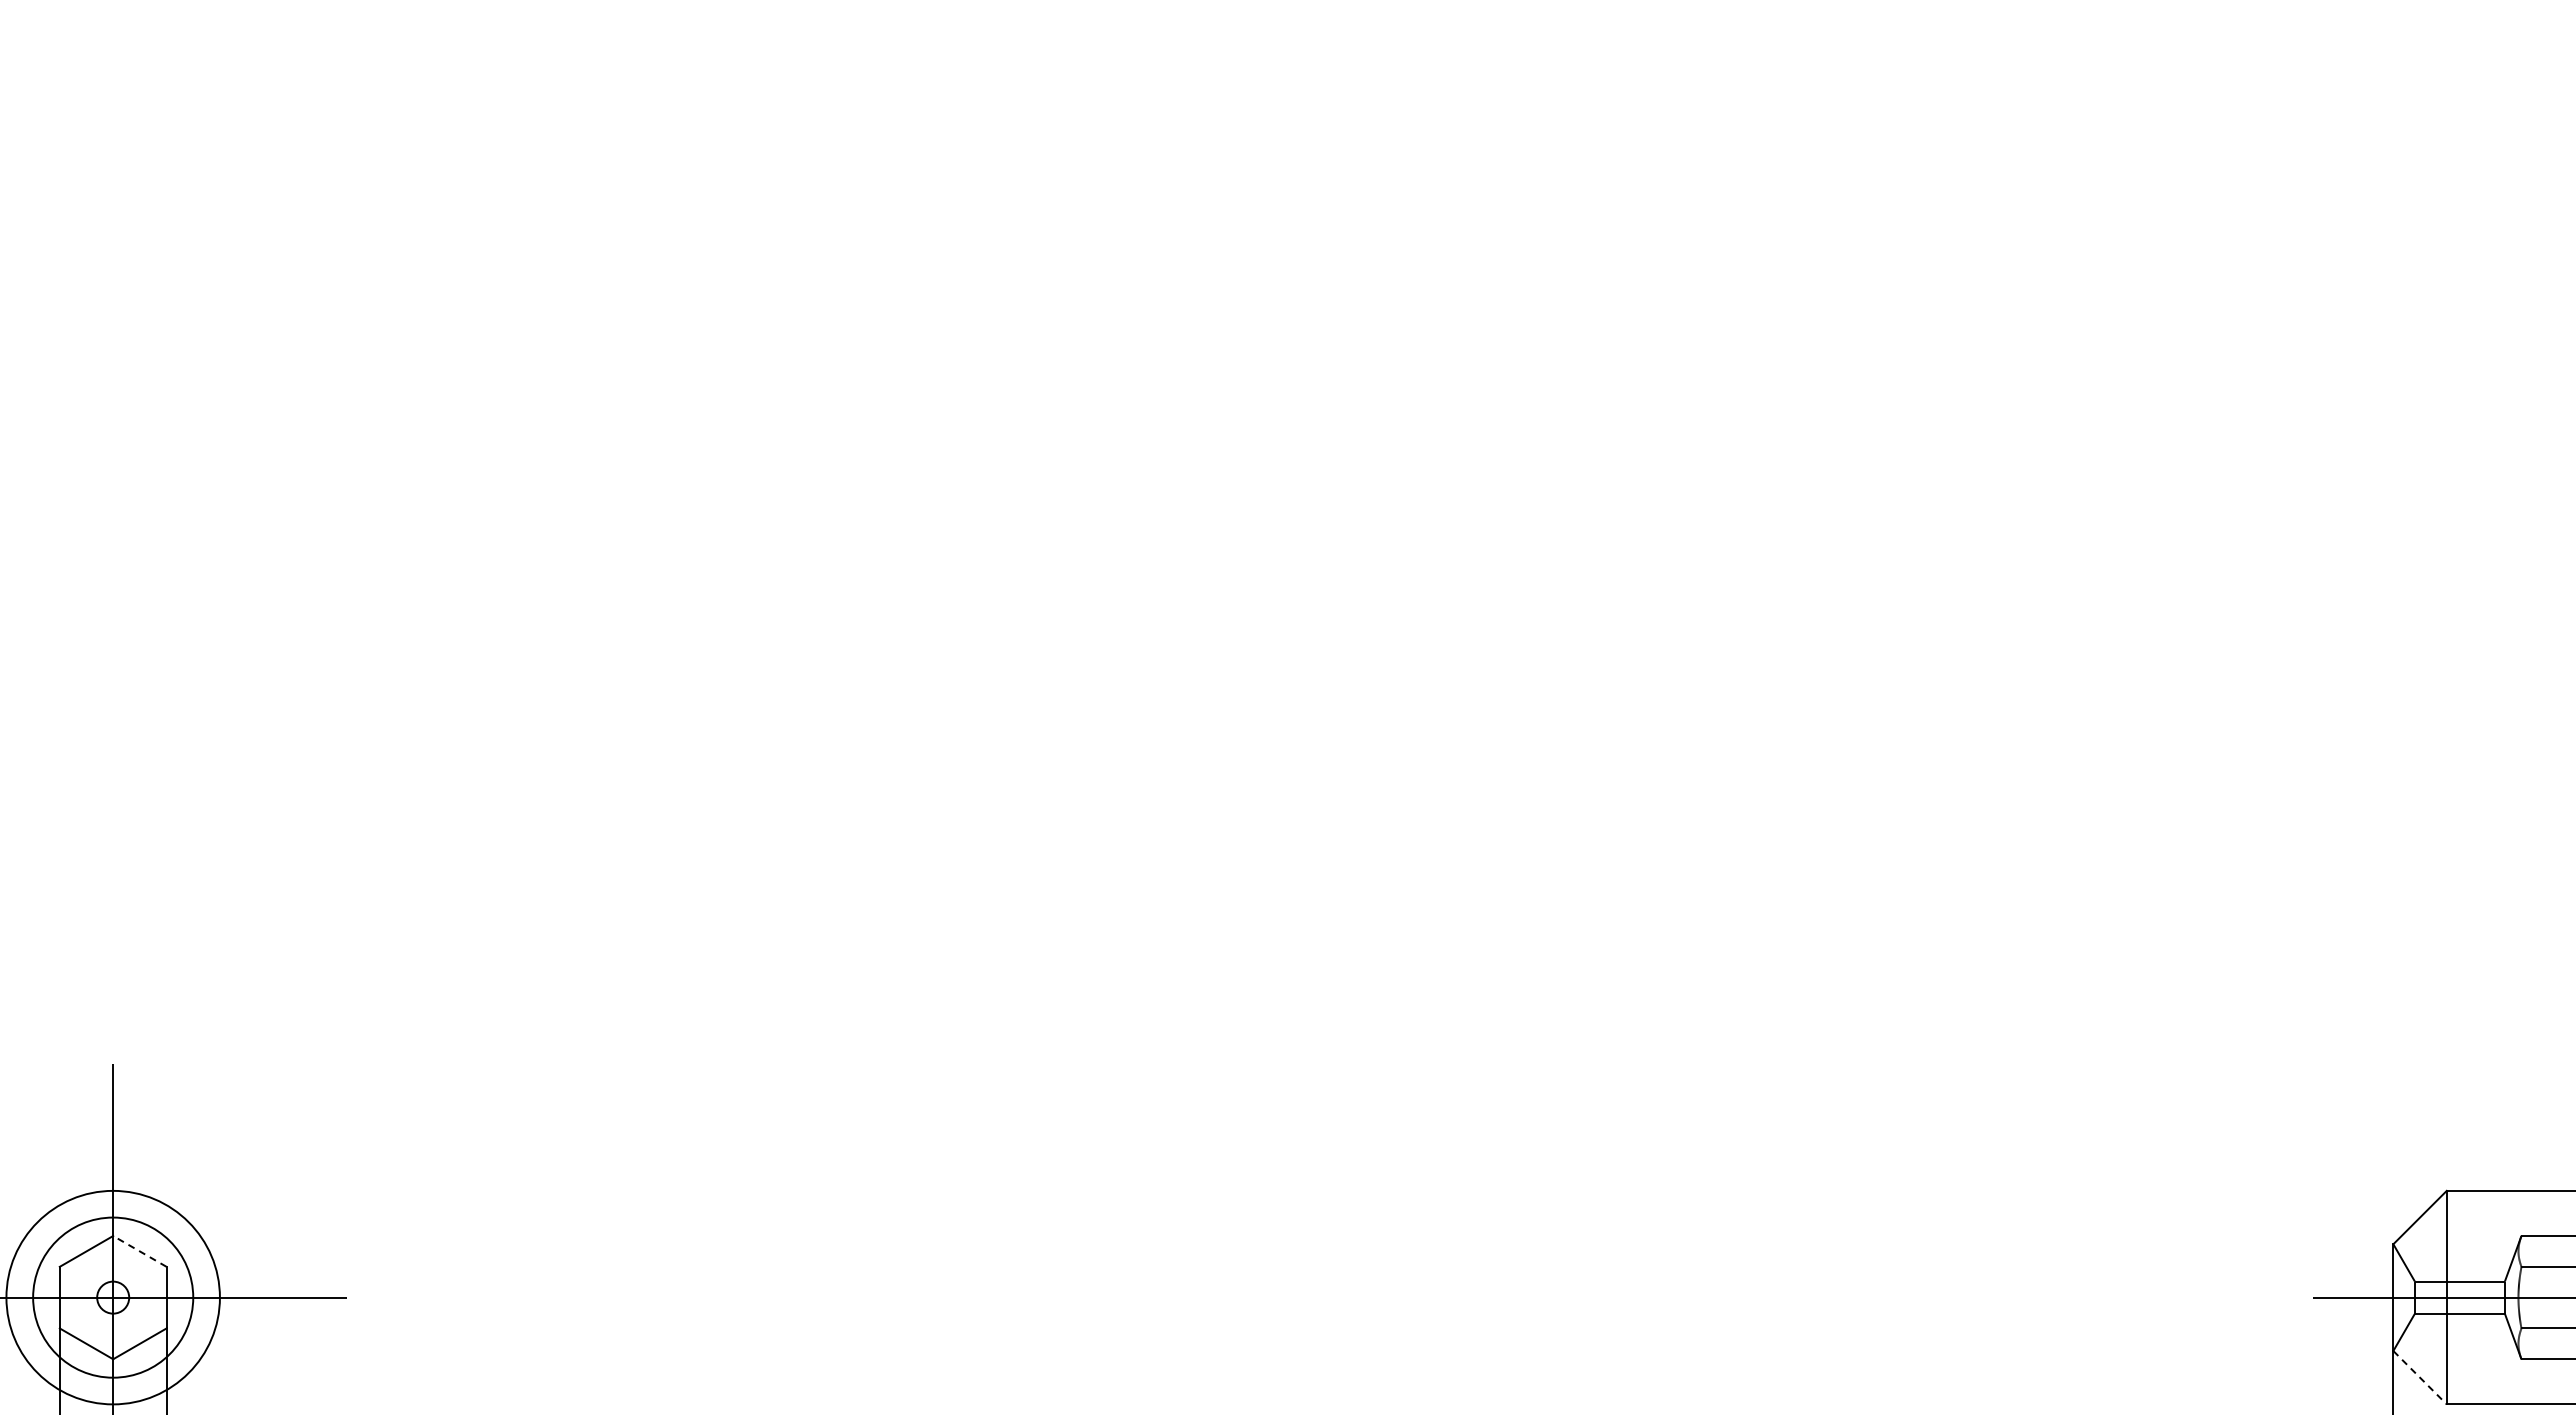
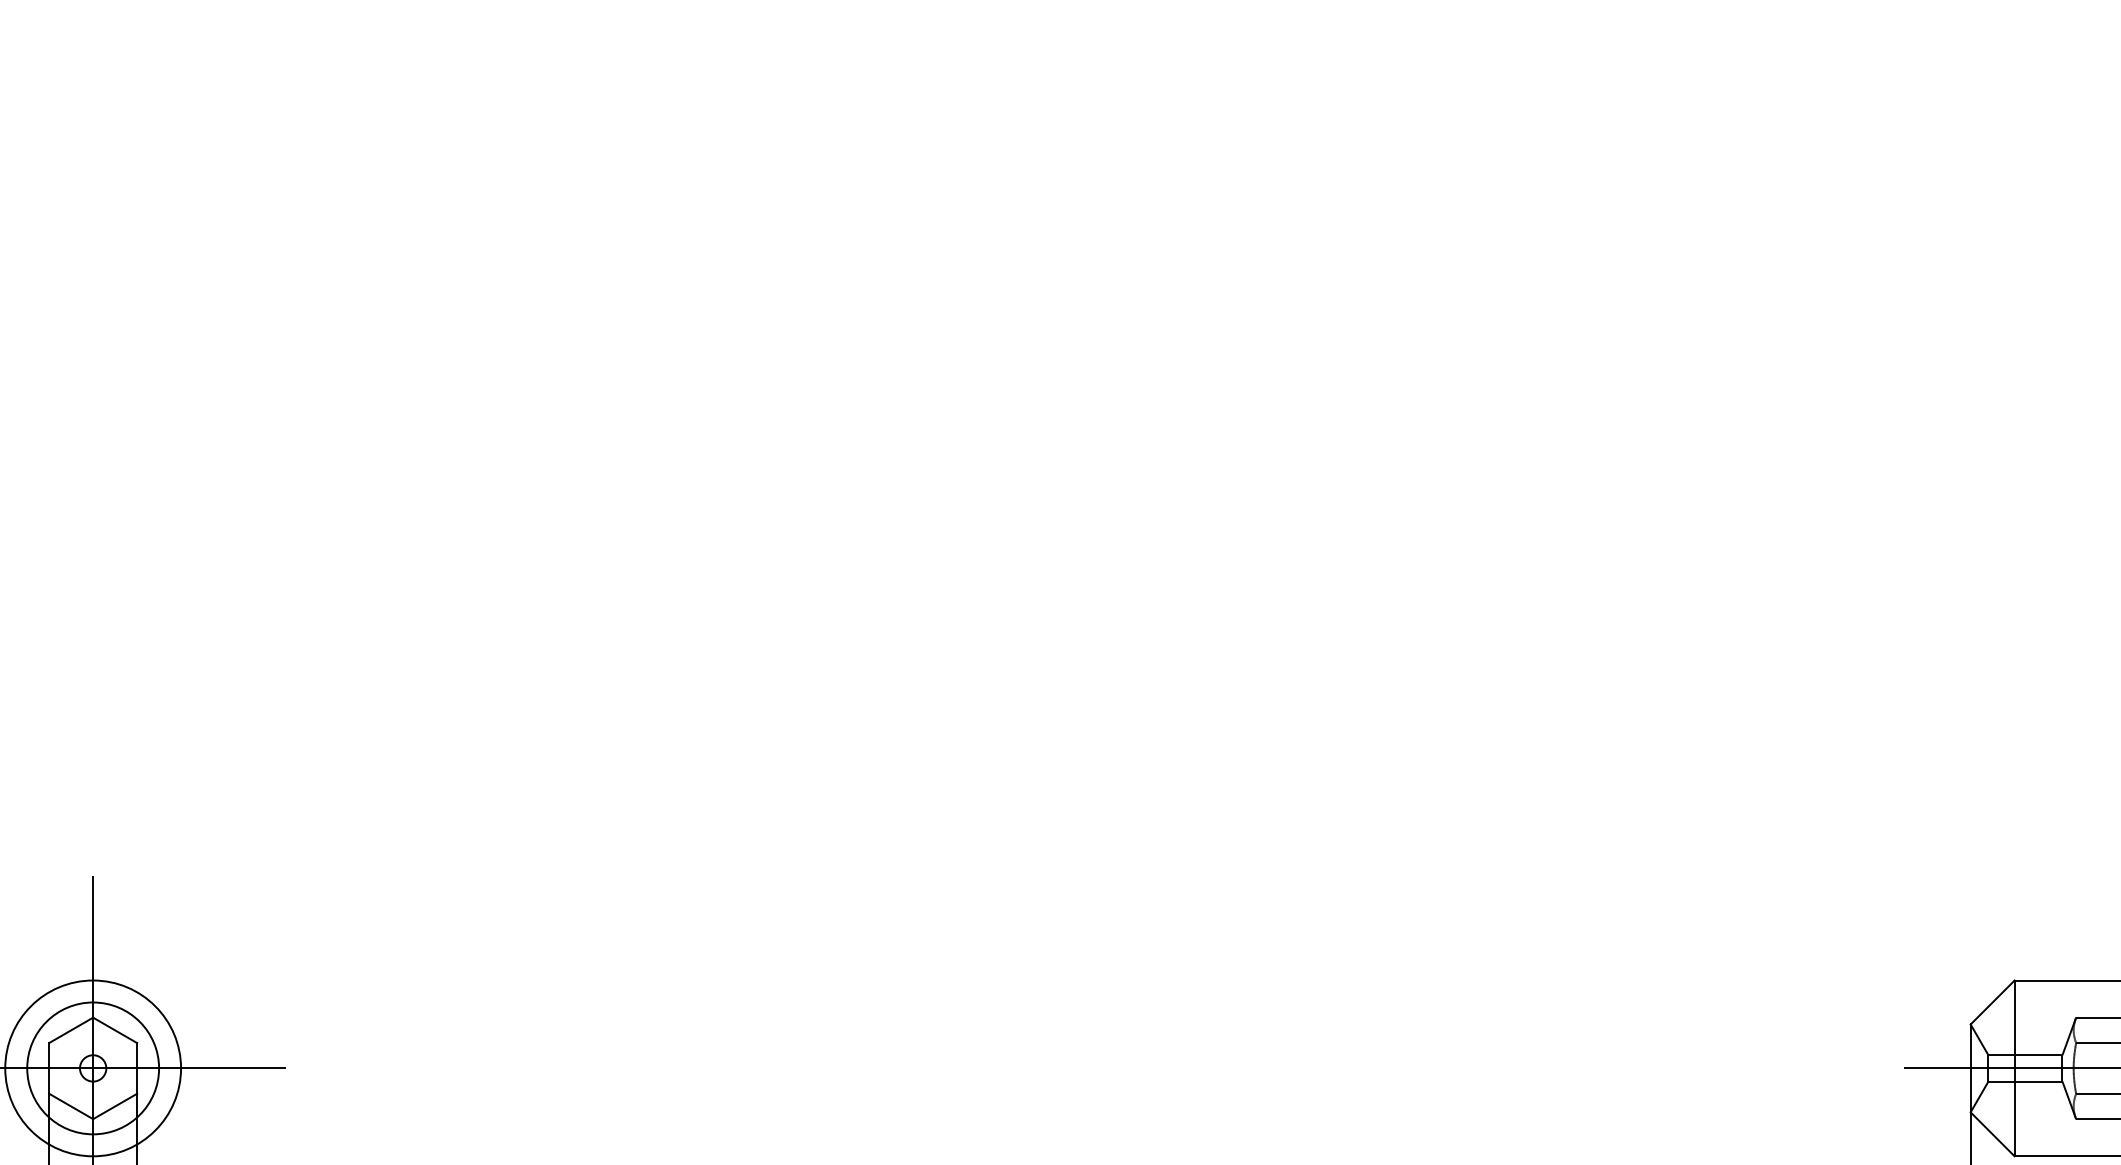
line: (139, 1251) -> (114, 1030), dashed -> solid
line: (2420, 1377) -> (1993, 1134), dashed -> solid

